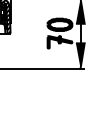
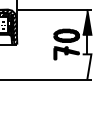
fill: (79, 55) -> (86, 66), removed

